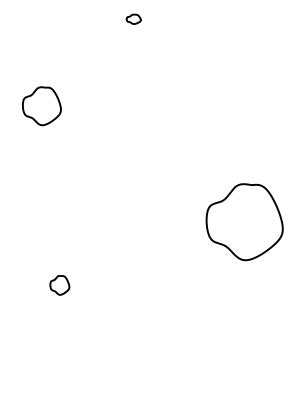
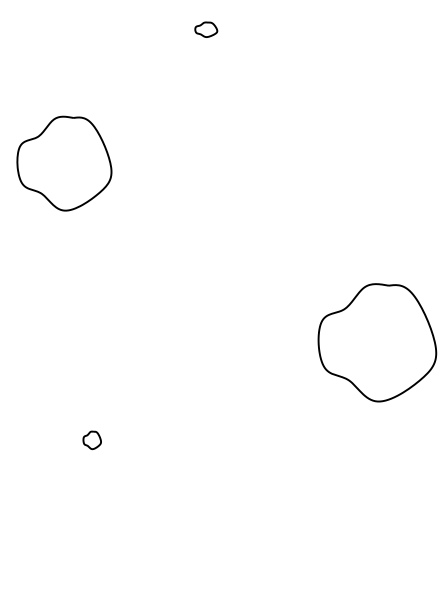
part: (41, 106) -> (63, 164), size x1.6
part: (59, 285) -> (91, 440), size x0.6

